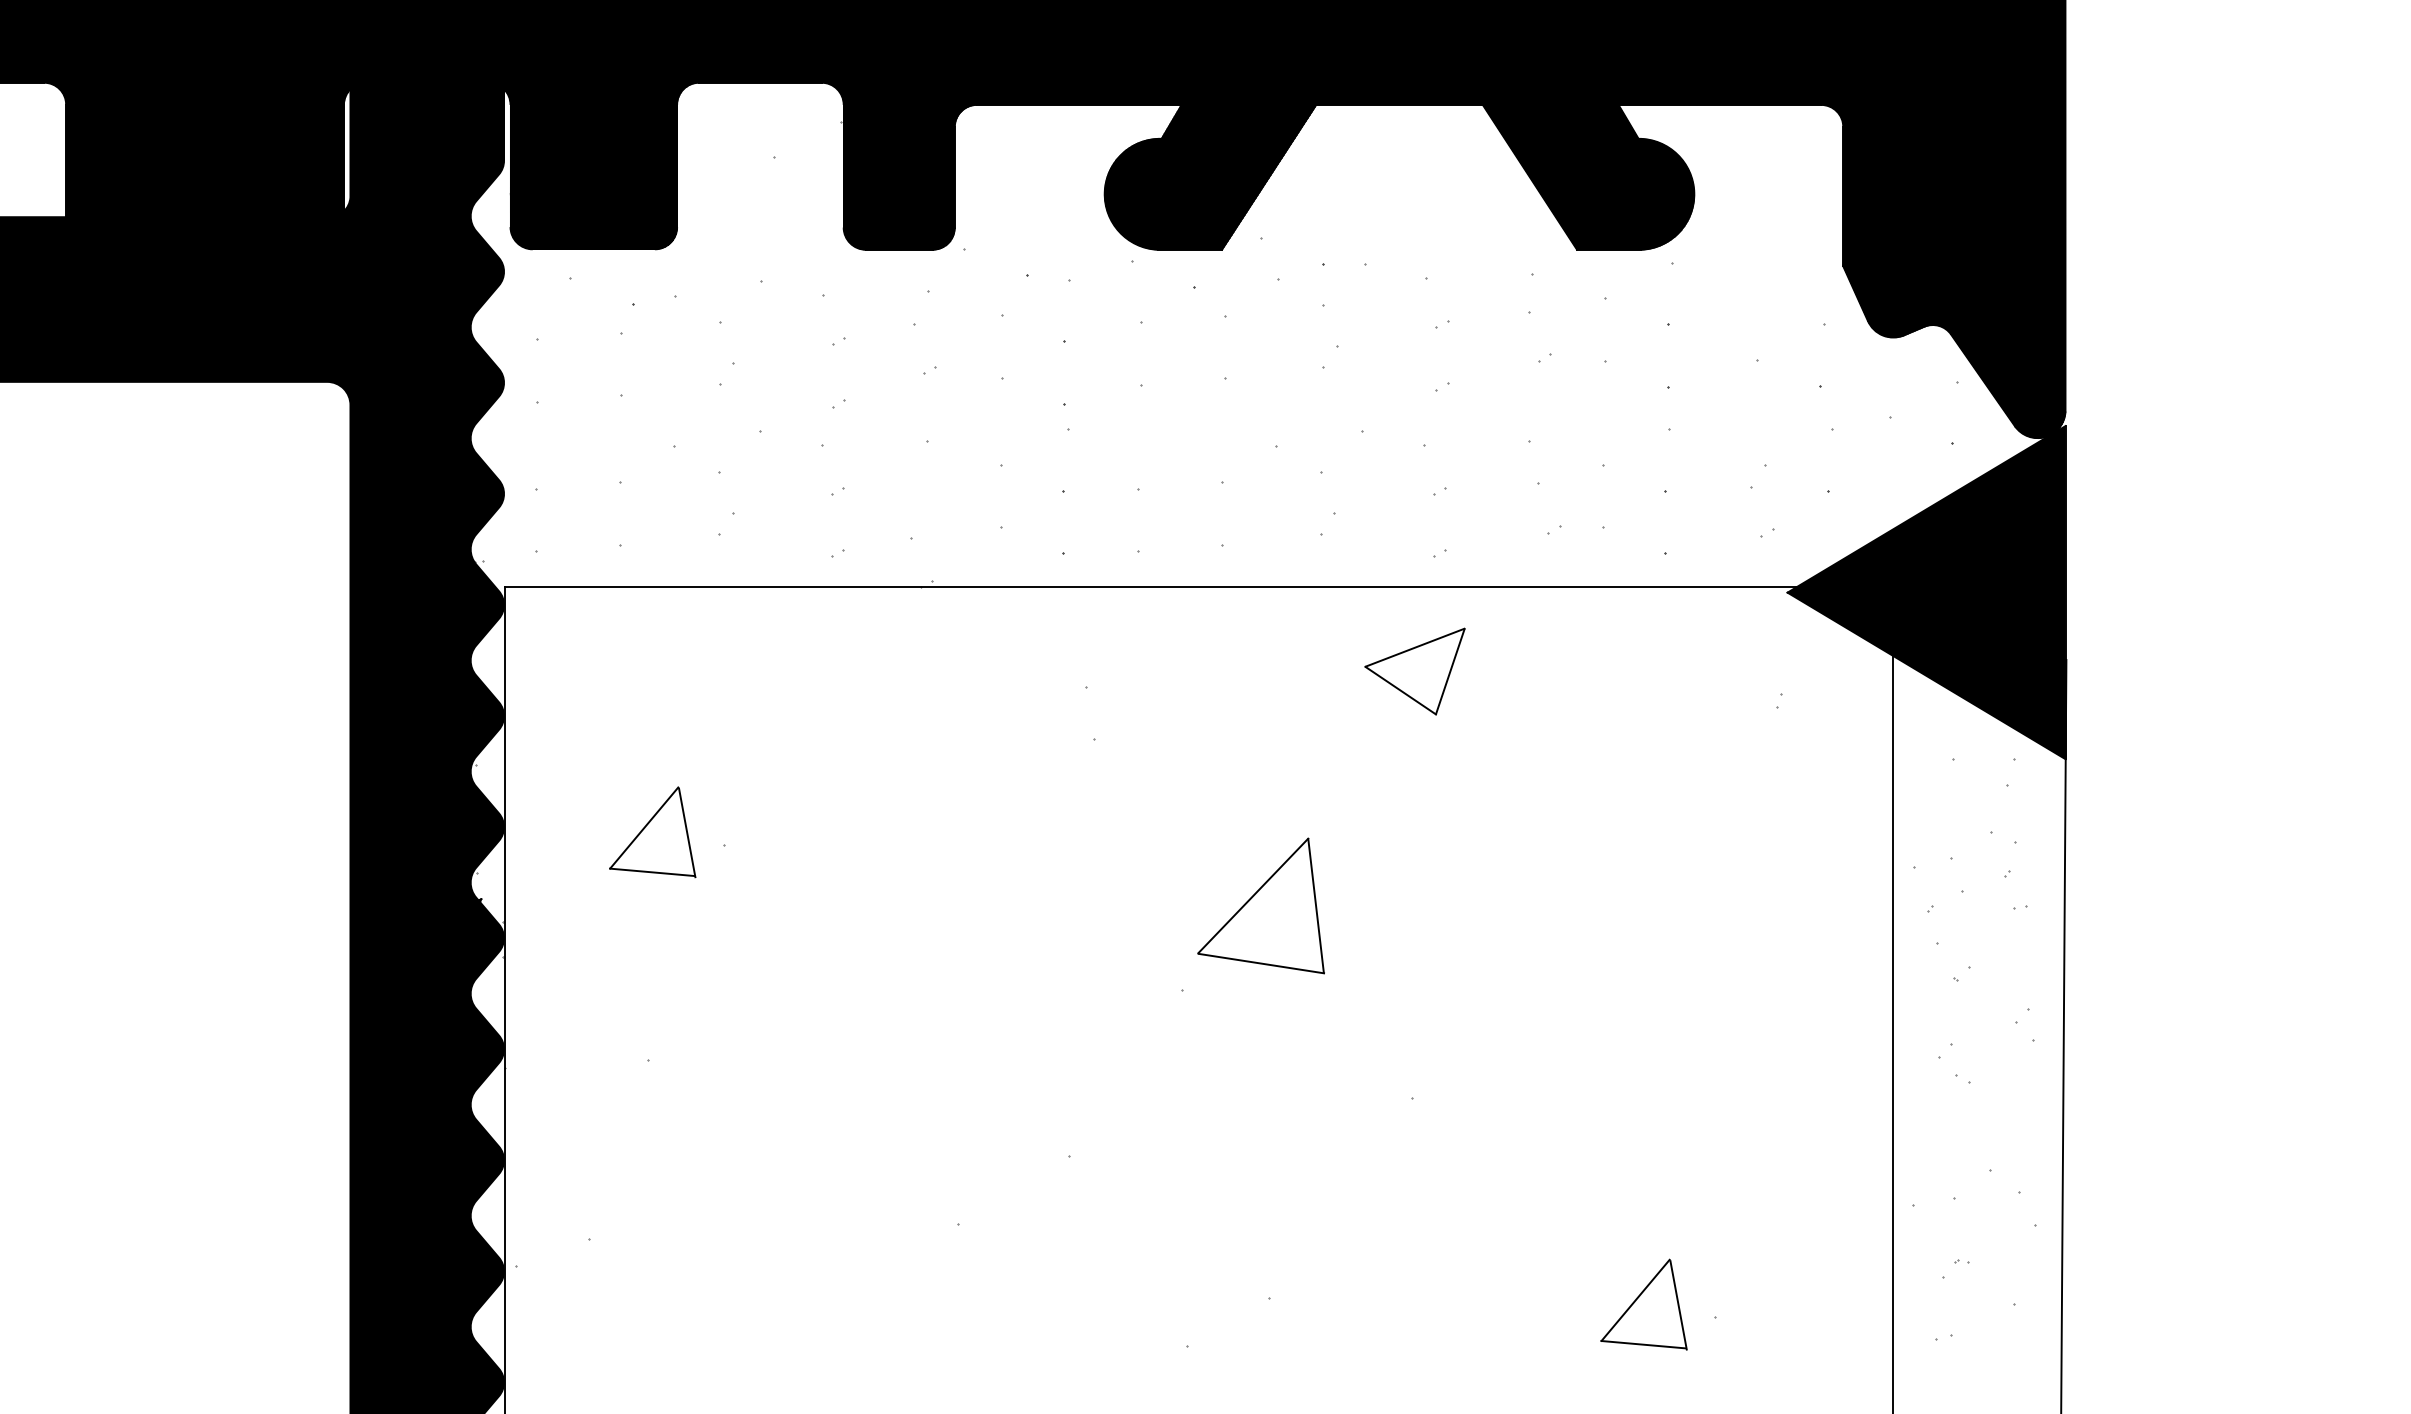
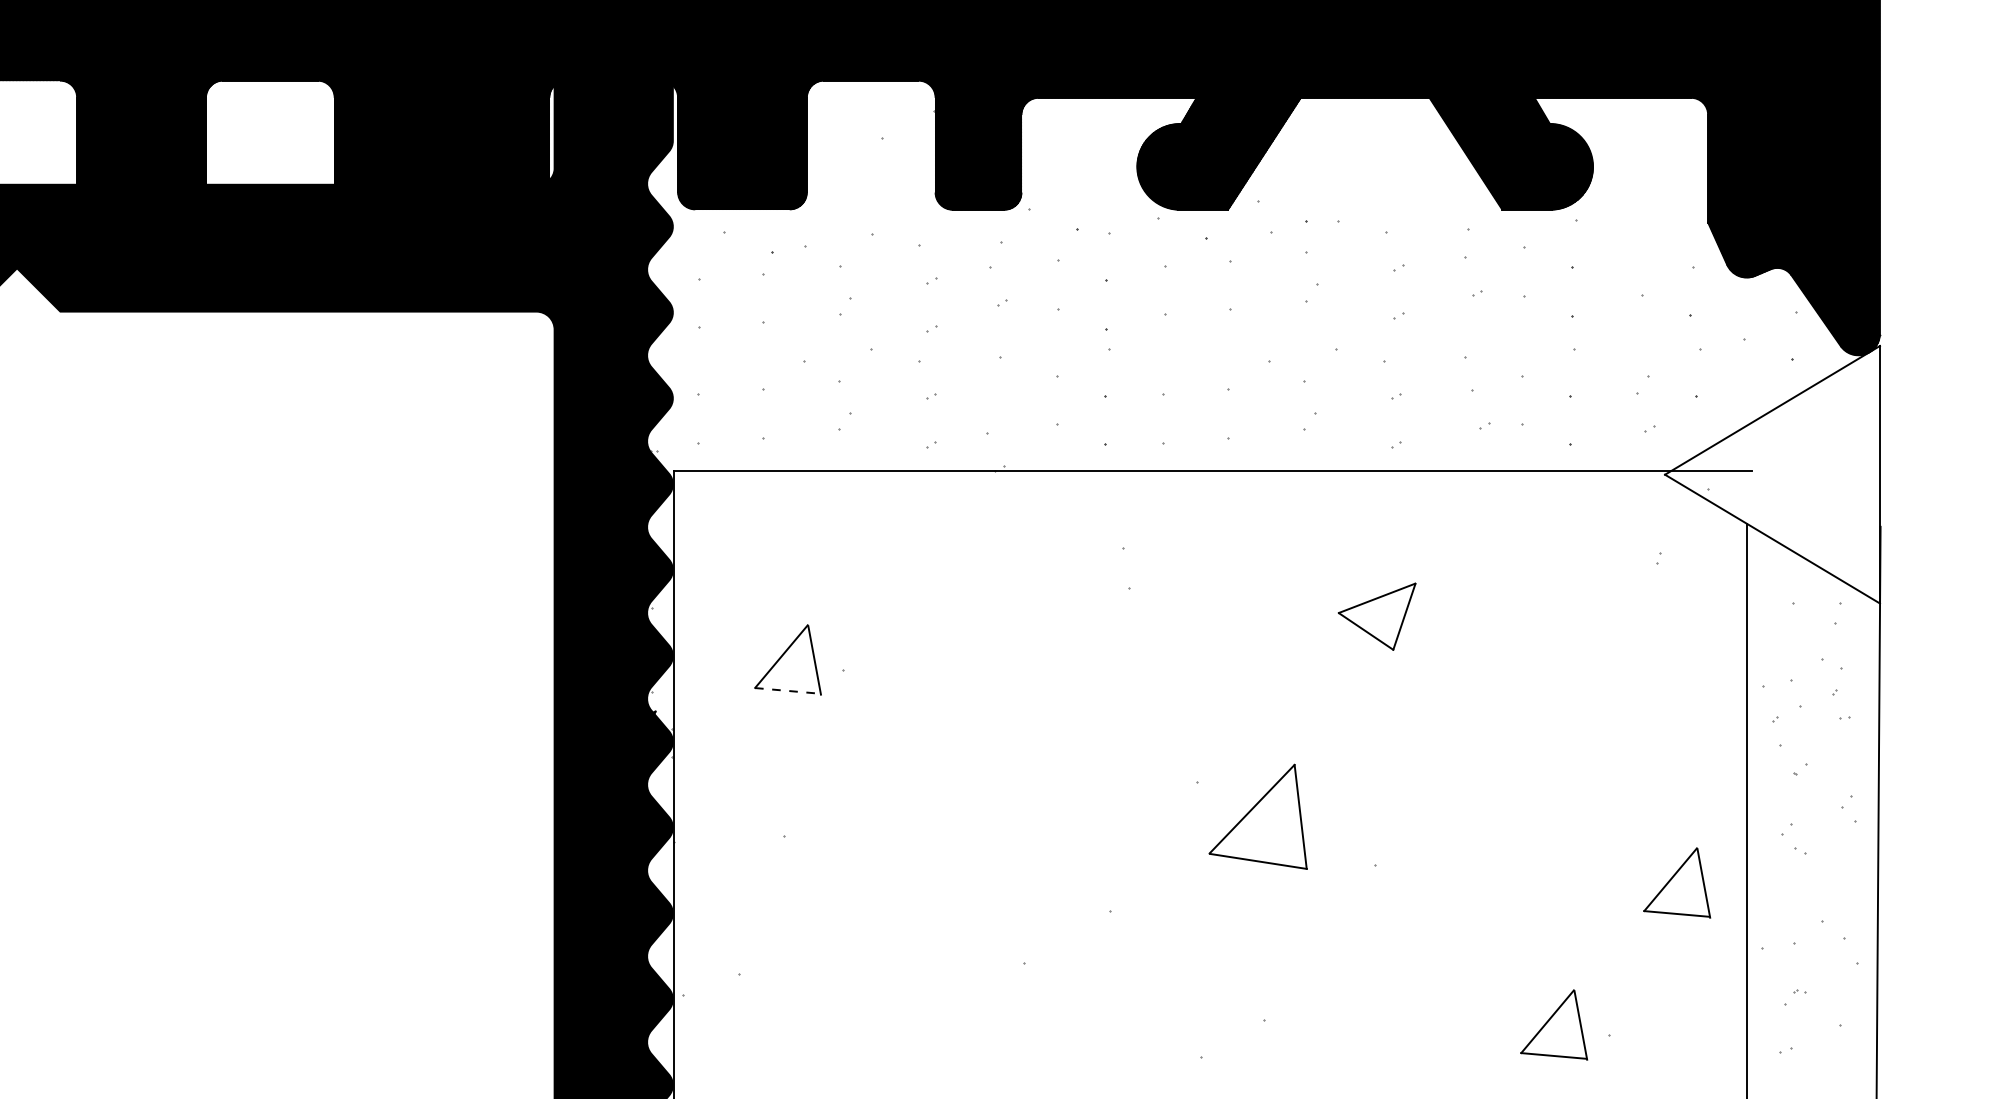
fill: (1926, 592) -> (1772, 474), removed
part: (1414, 671) -> (1376, 616), moved
line: (652, 871) -> (787, 690), solid -> dashed
part: (1260, 905) -> (1257, 816), moved
part: (1803, 1120) -> (1677, 882), added

